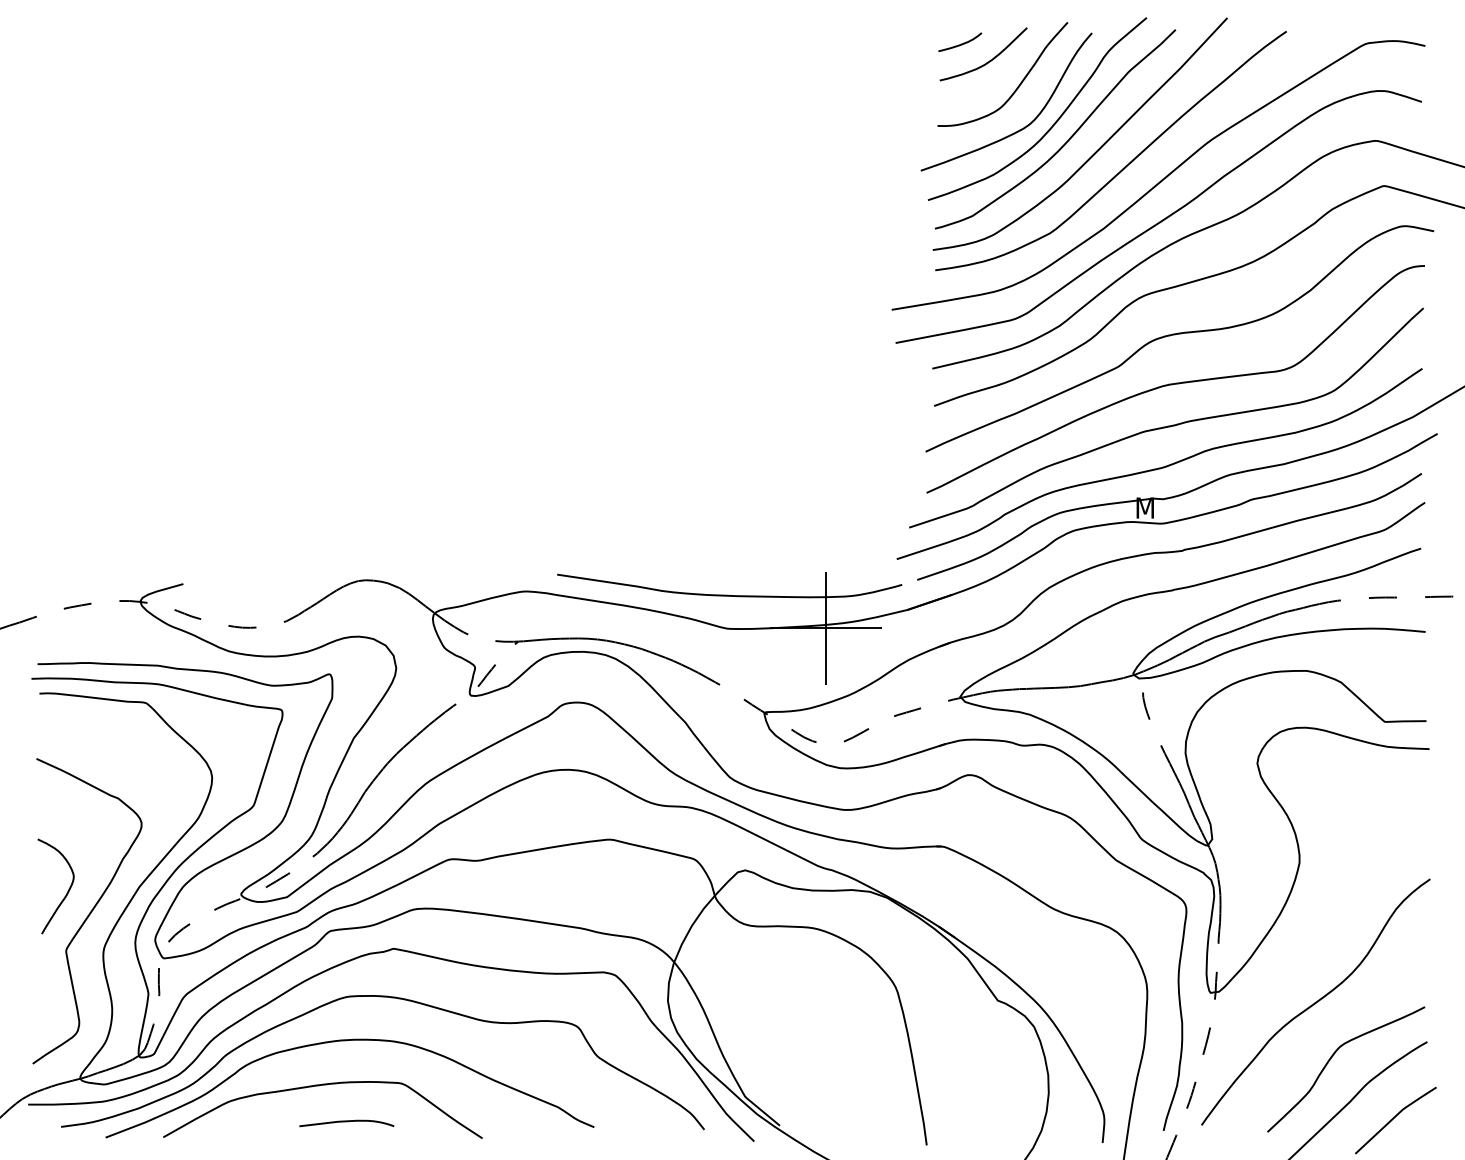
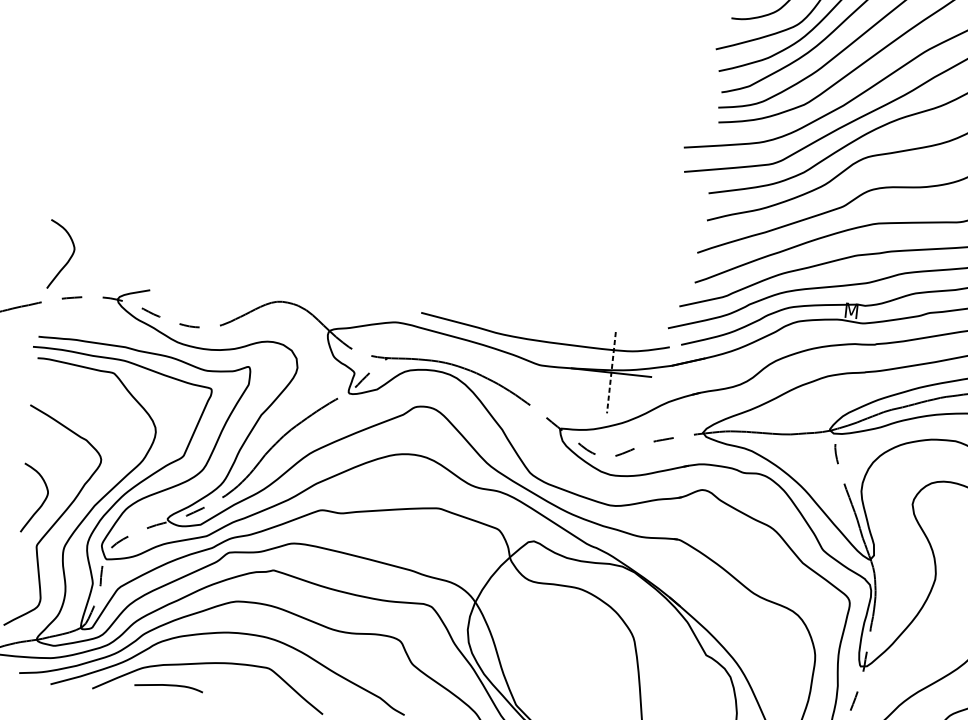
curve: (67, 554) -> (68, 259), added
line: (826, 628) -> (611, 372), solid -> dashed
curve: (346, 1122) -> (168, 686), moved

